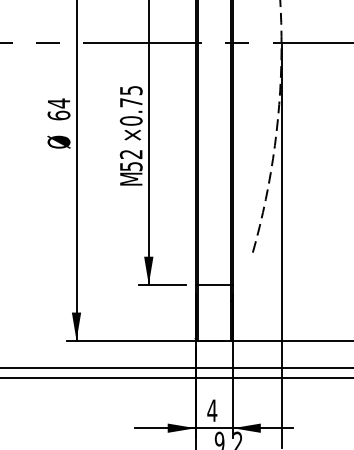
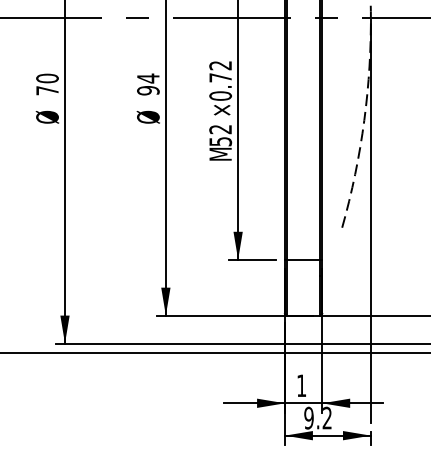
text: (131, 90) -> (220, 65), ×0.75 -> ×0.72
text: (59, 115) -> (148, 90), 64 -> 94
text: (212, 410) -> (301, 385), 4 -> 1

